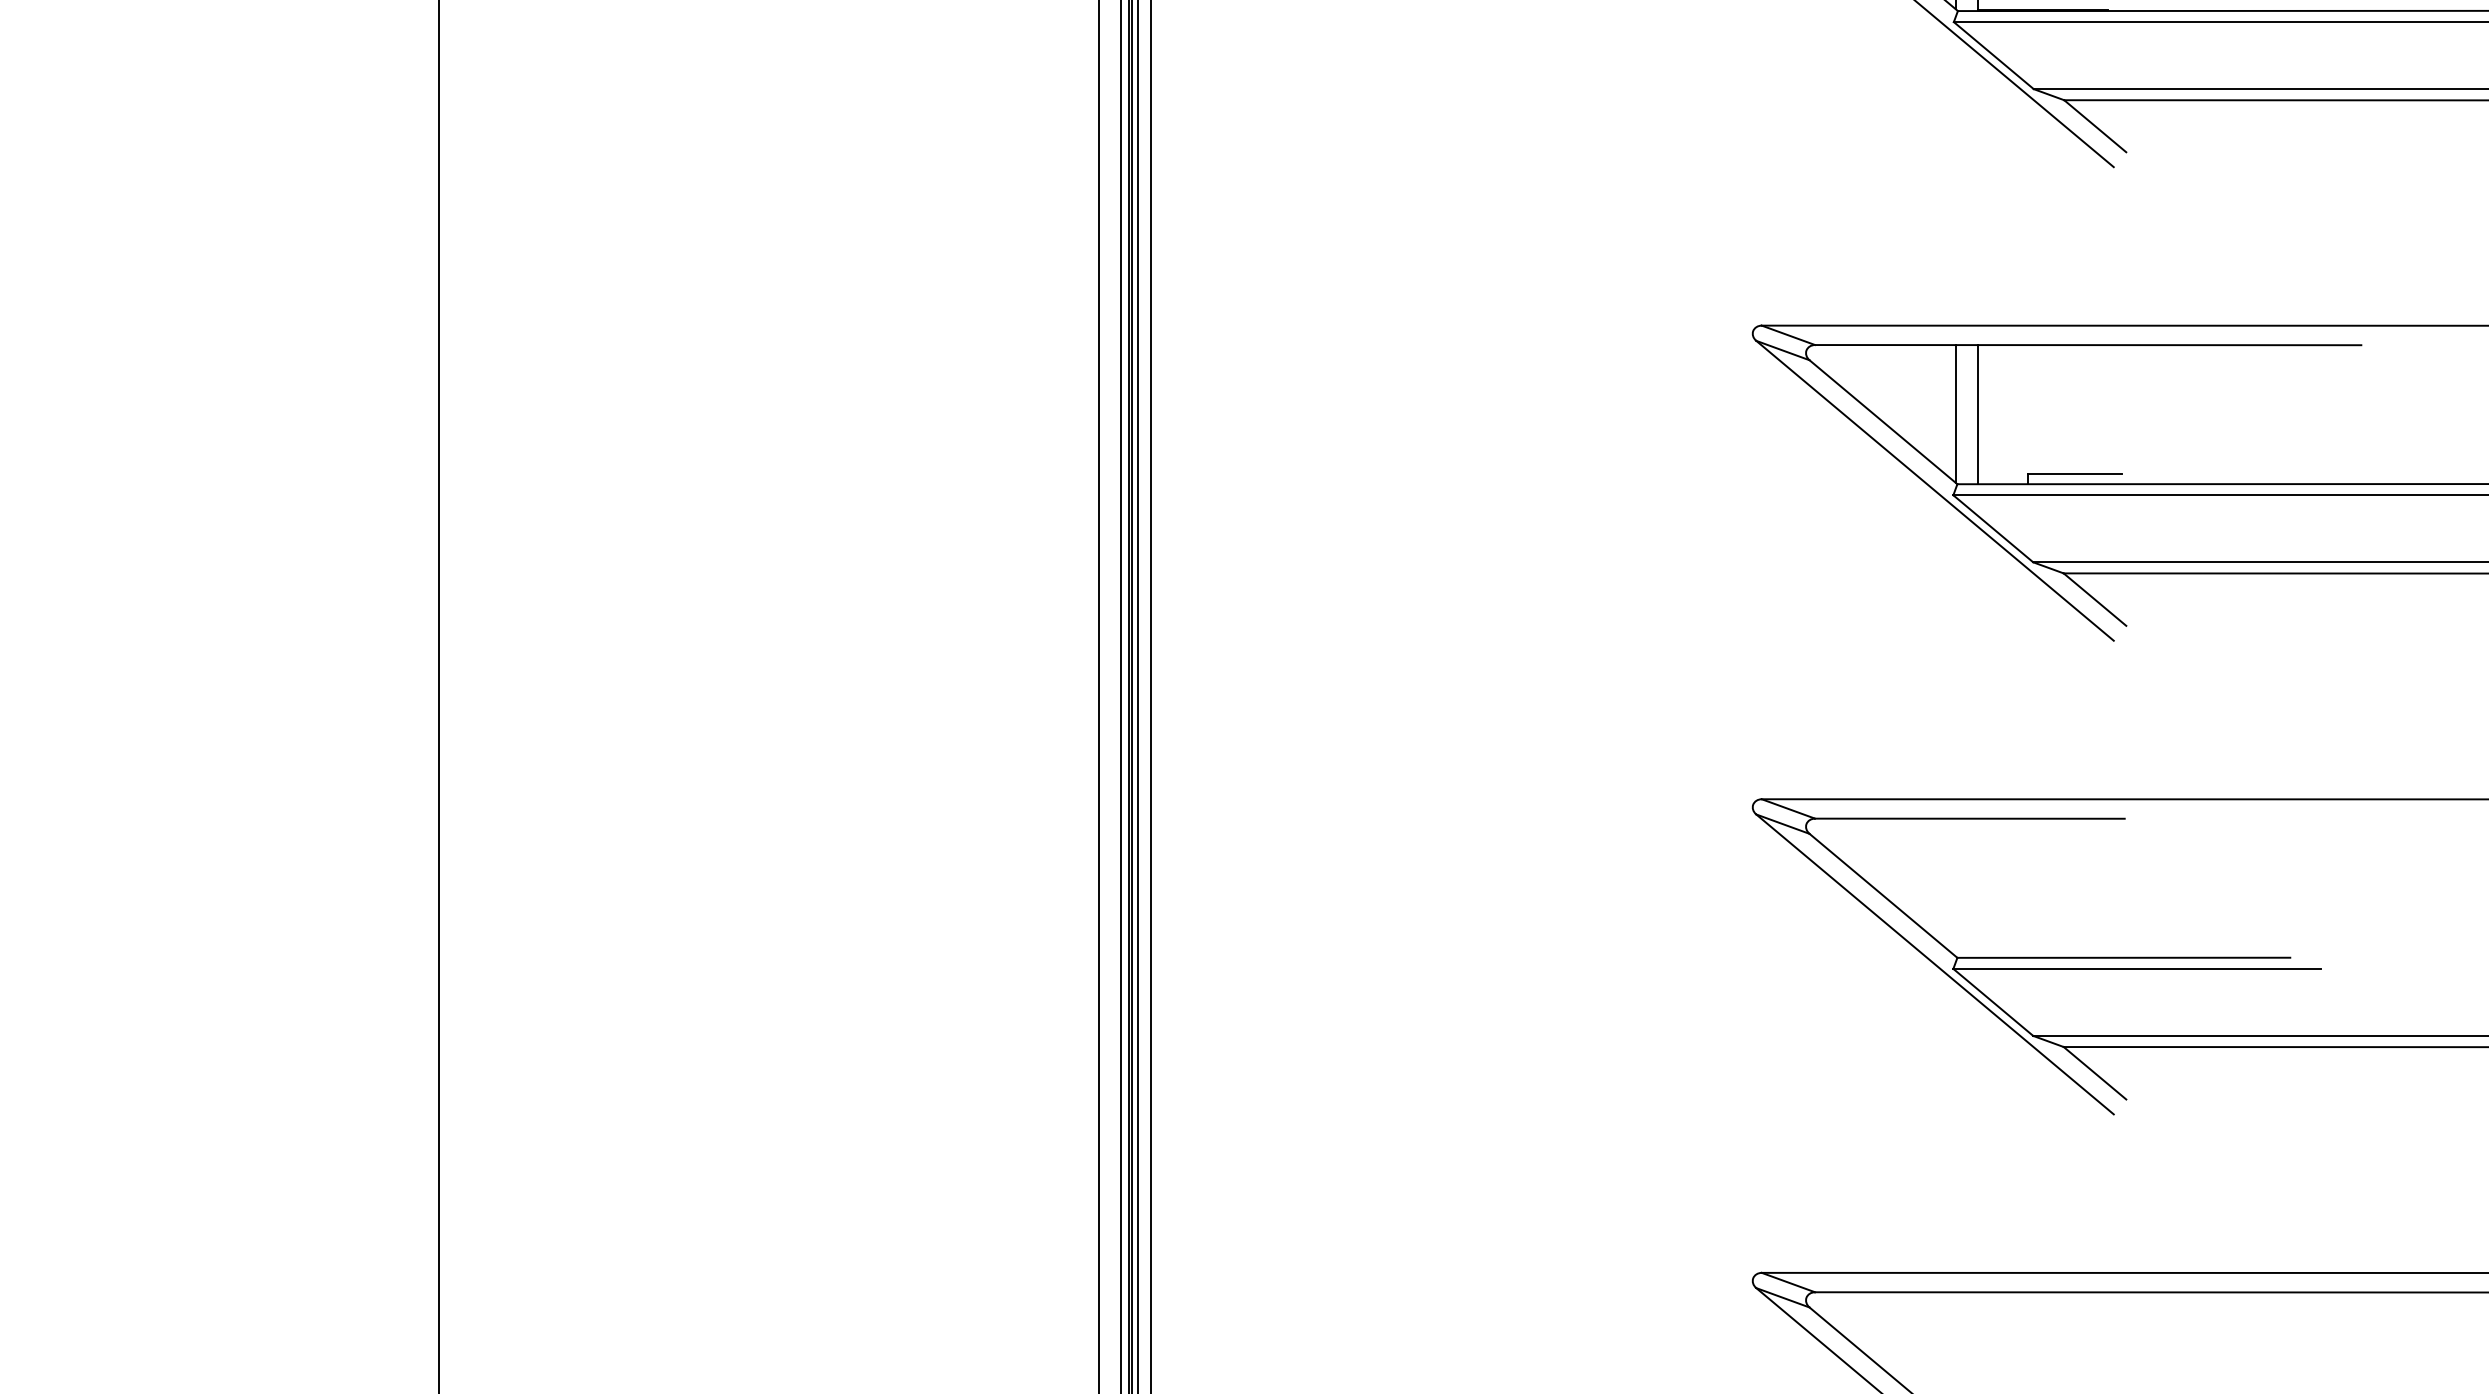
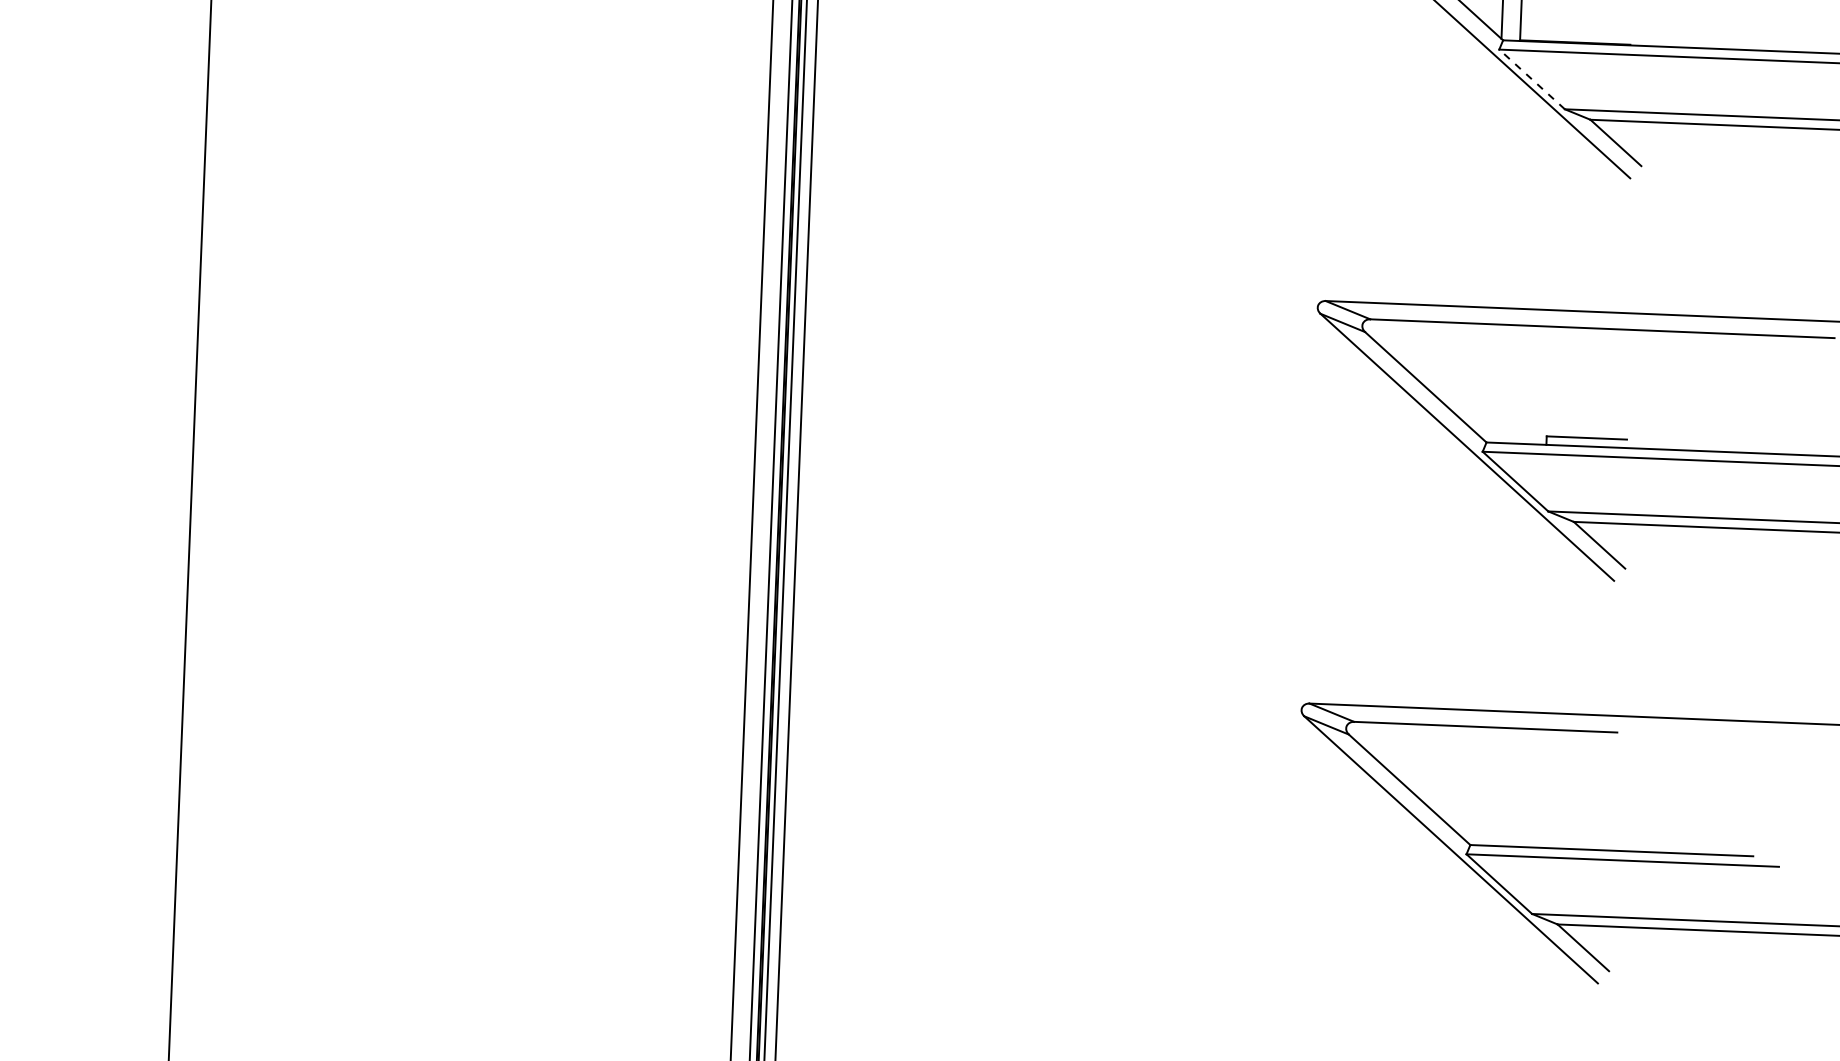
line: (1993, 55) -> (1531, 79), solid -> dashed
line: (1955, 414) -> (1487, 383), removed
line: (1977, 414) -> (1505, 383), removed

